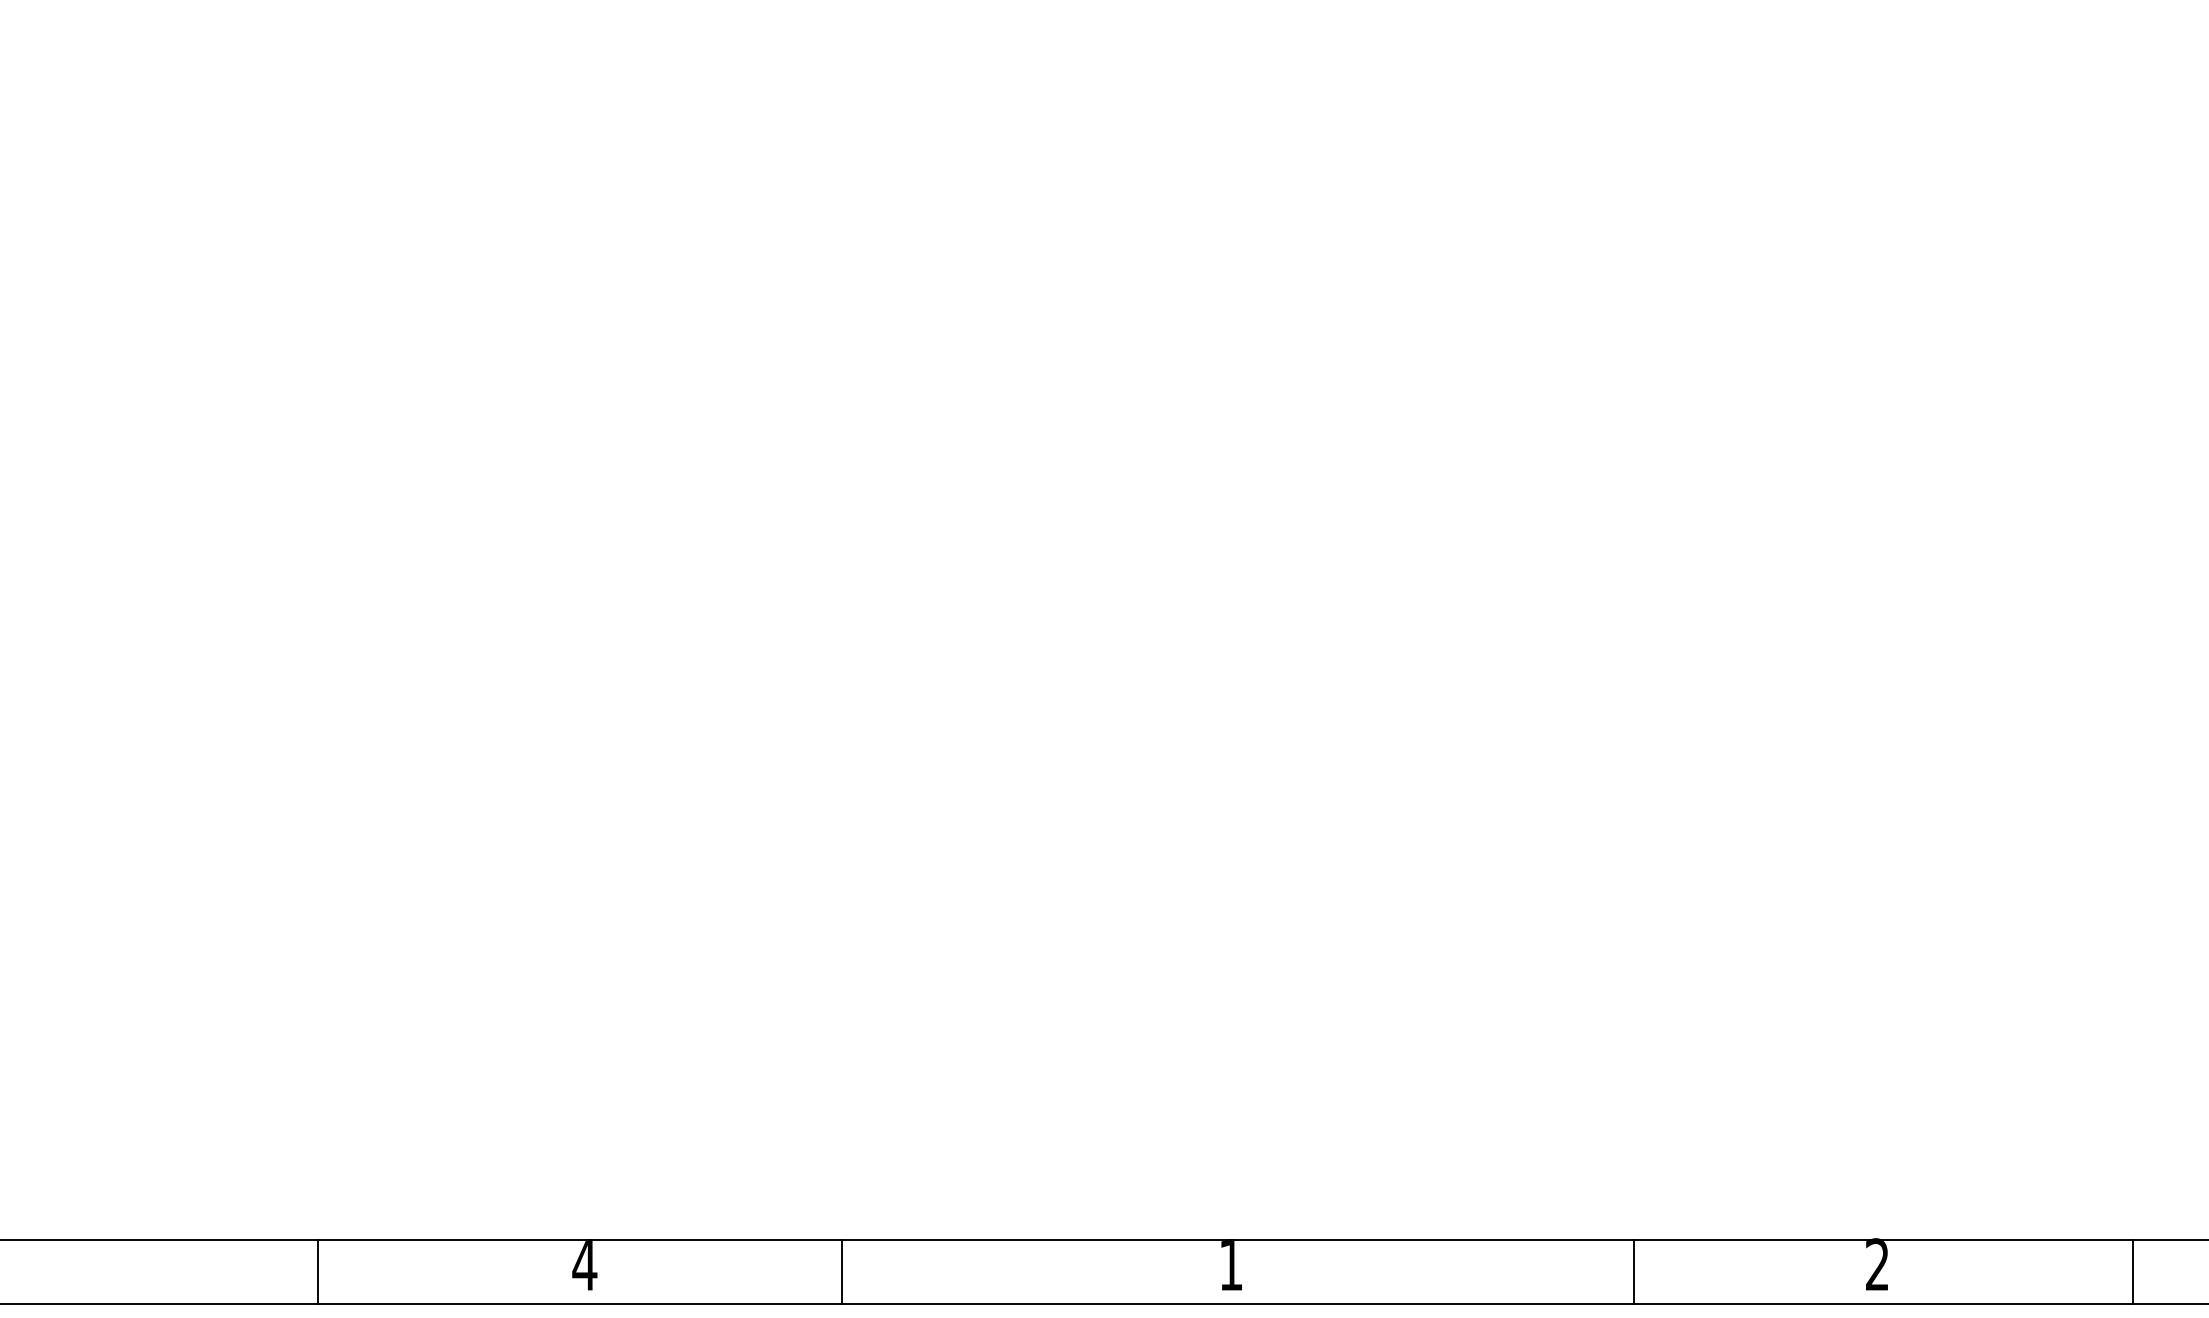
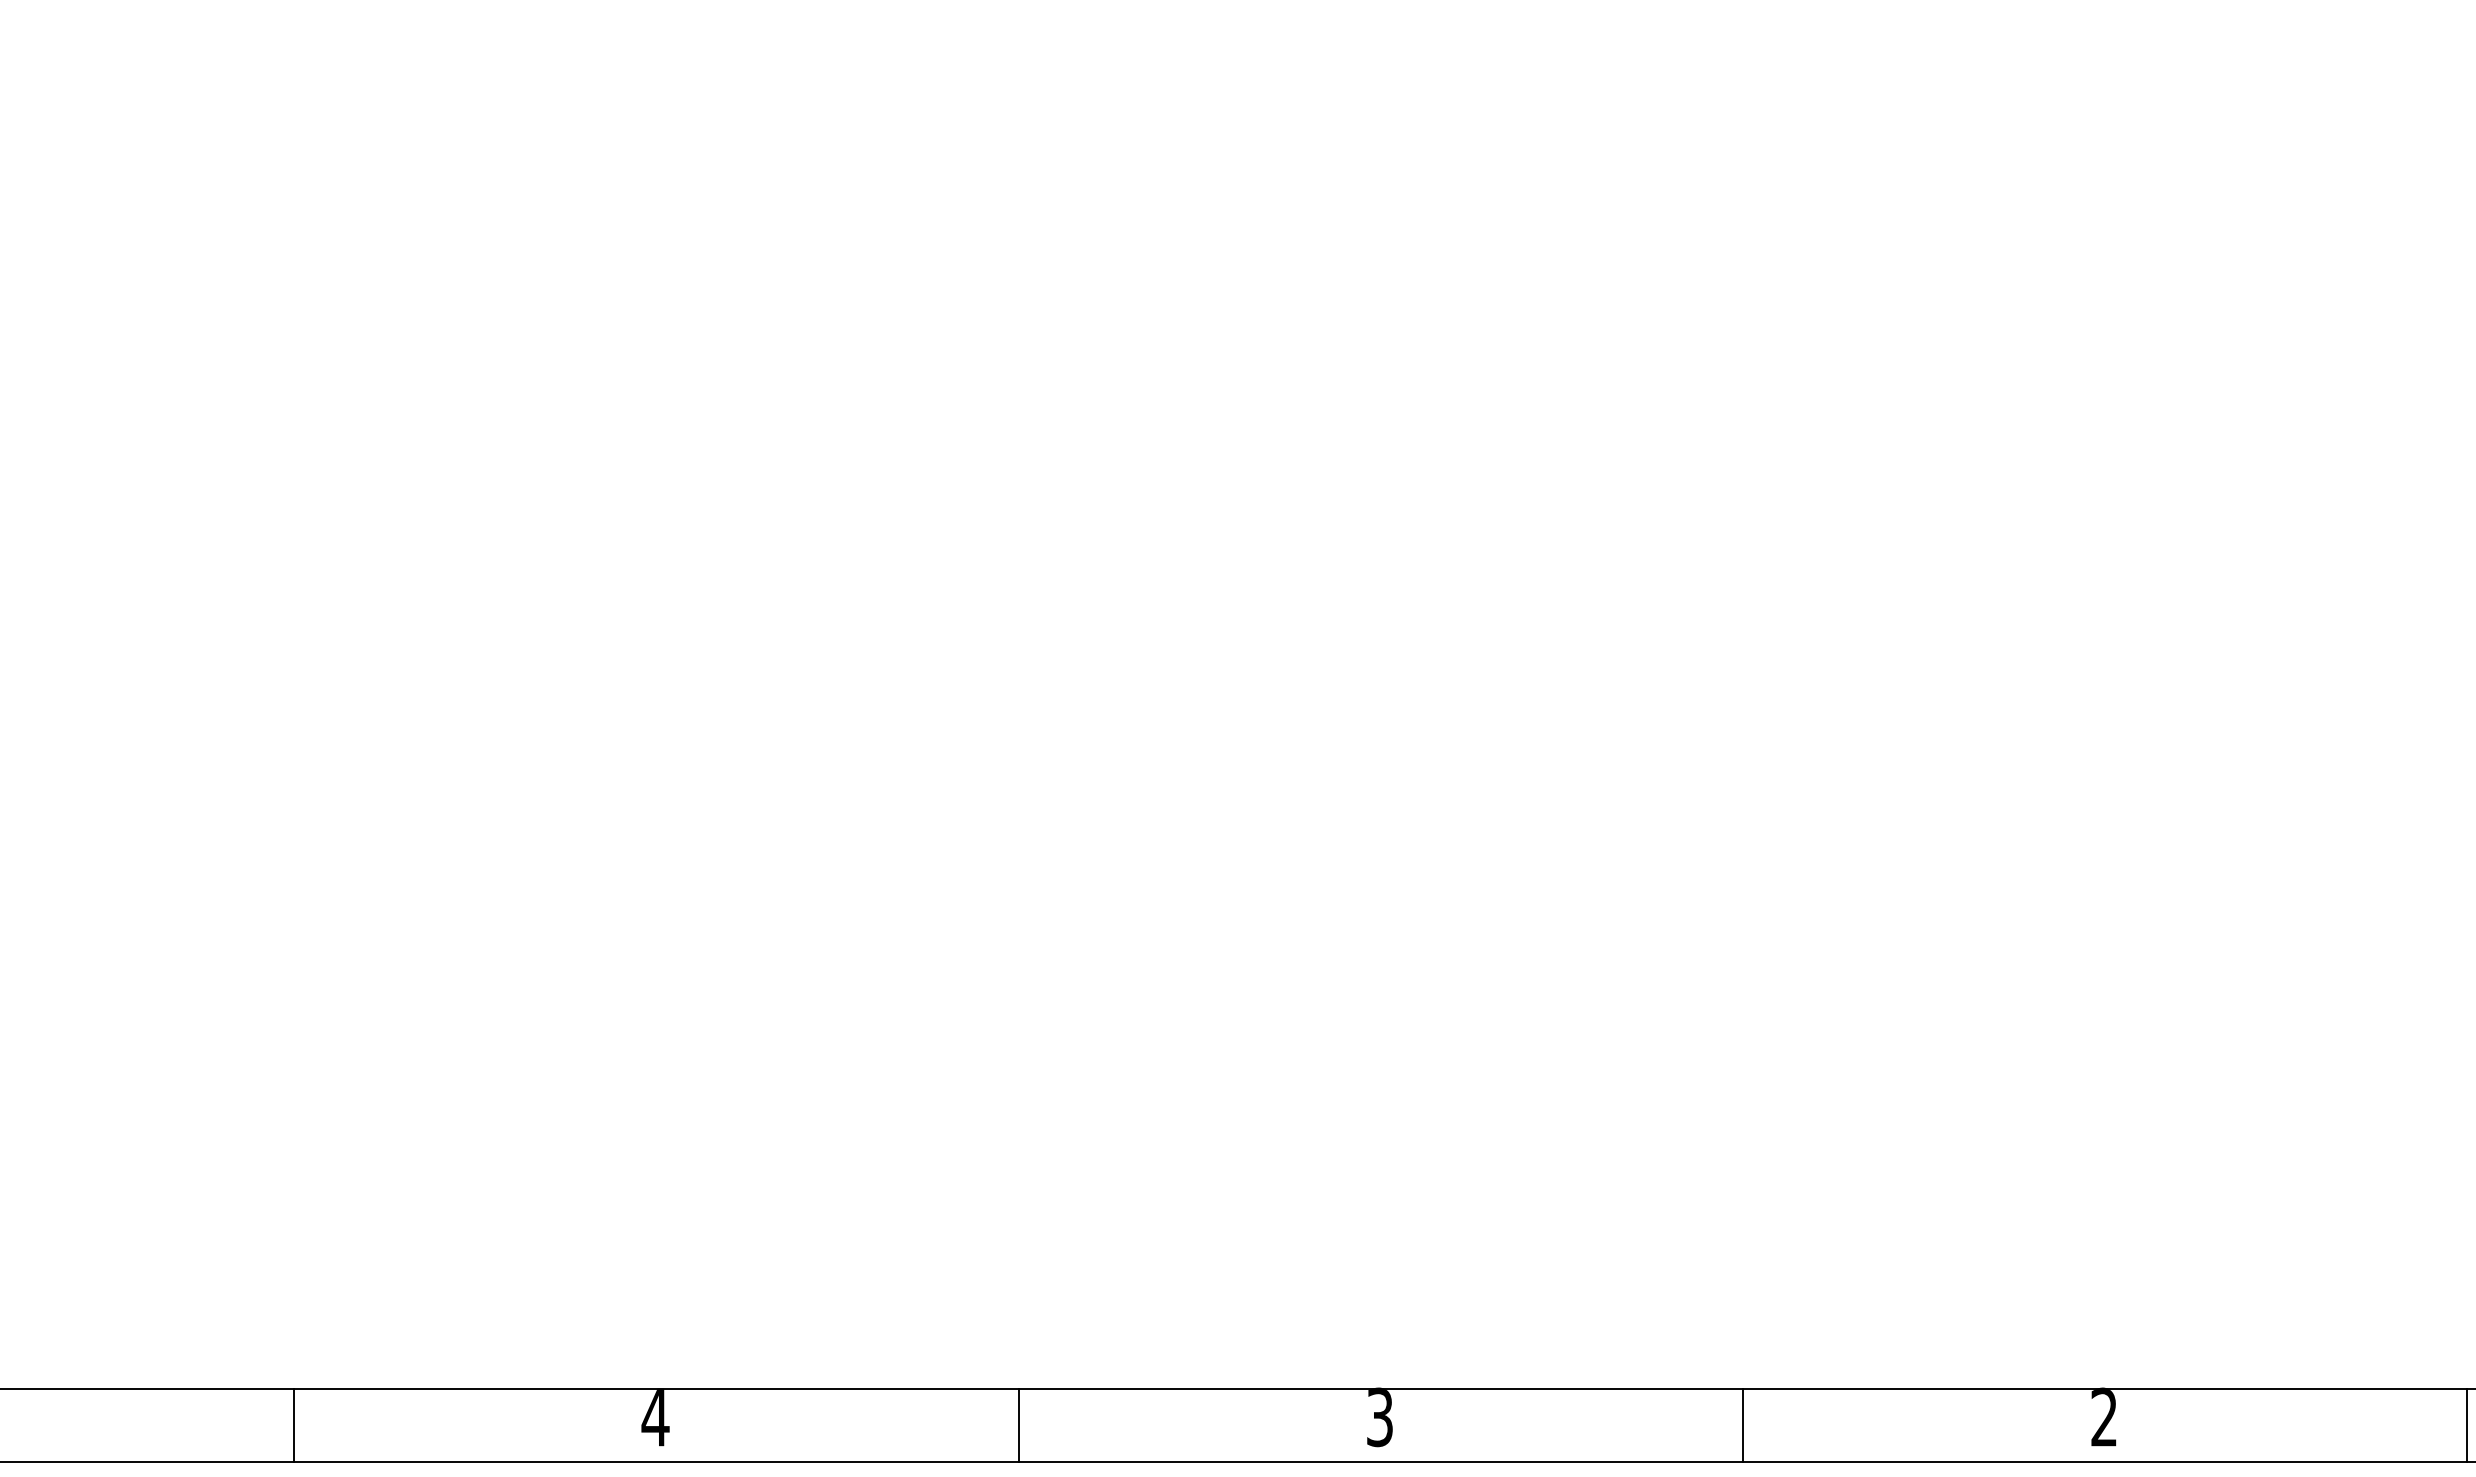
text: (1230, 1264) -> (1379, 1417), 1 -> 3
line: (318, 1271) -> (294, 1425), moved
line: (841, 1271) -> (1018, 1425), moved
line: (1634, 1271) -> (1742, 1425), moved
line: (2133, 1271) -> (2467, 1425), moved

